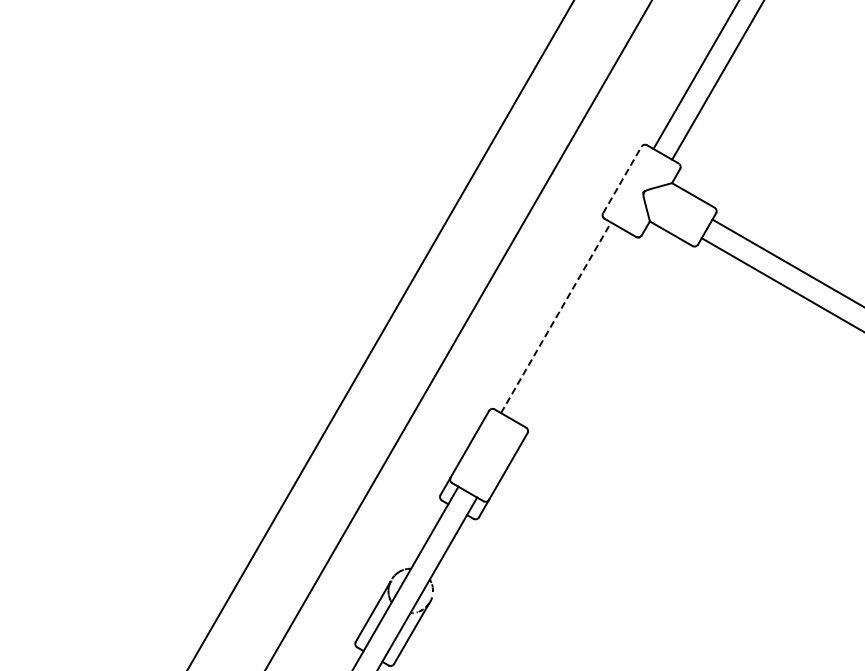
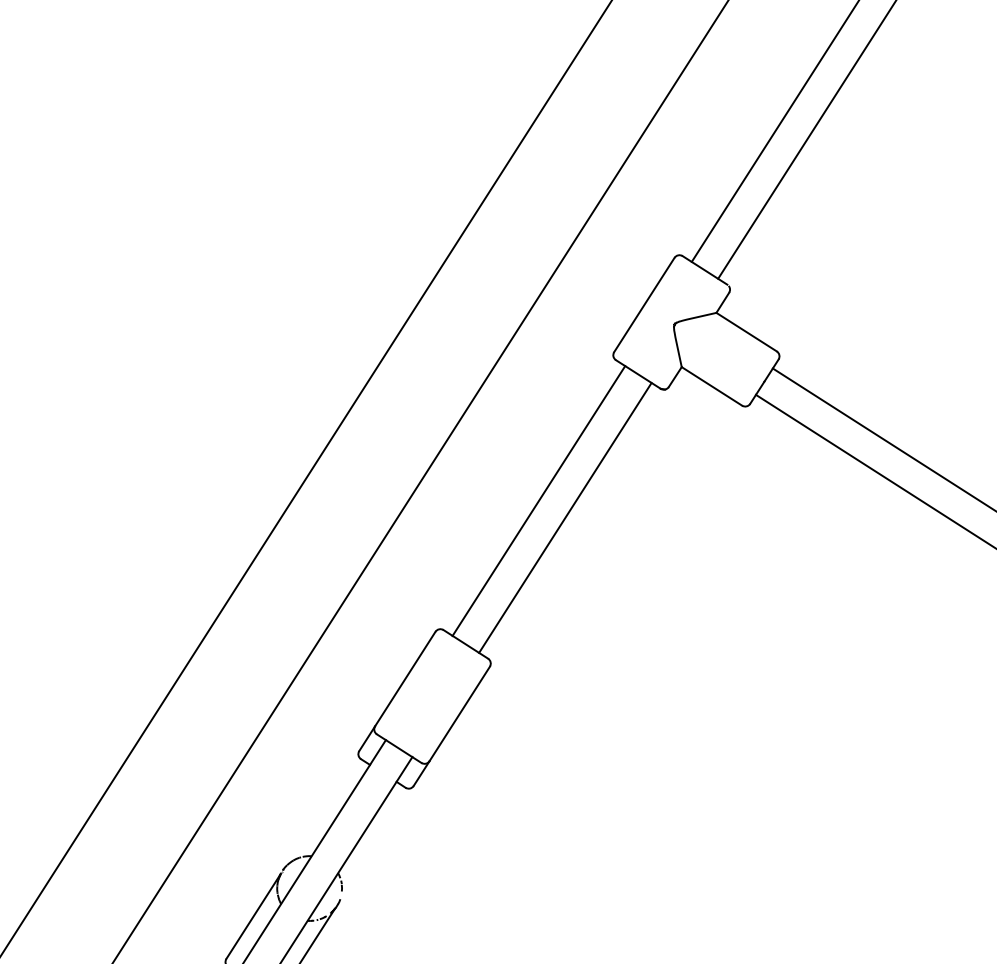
line: (622, 179) -> (644, 304), dashed -> solid
line: (556, 317) -> (539, 500), dashed -> solid
line: (574, 328) -> (565, 517), added

